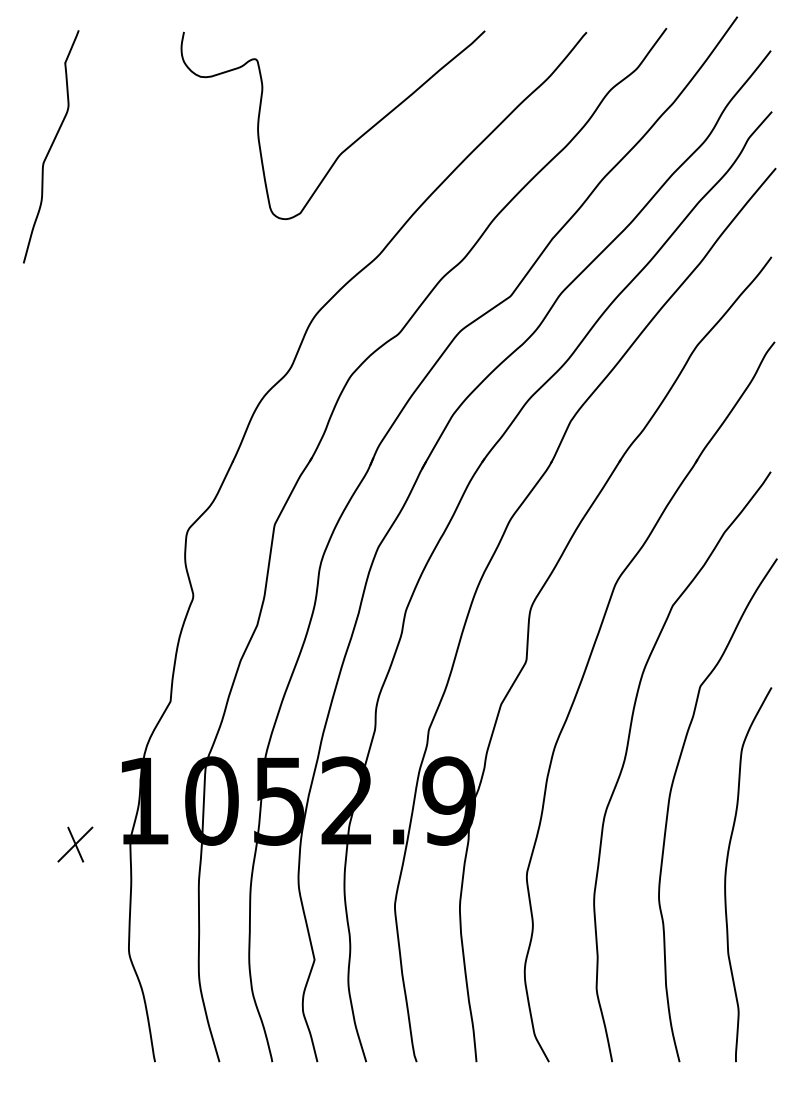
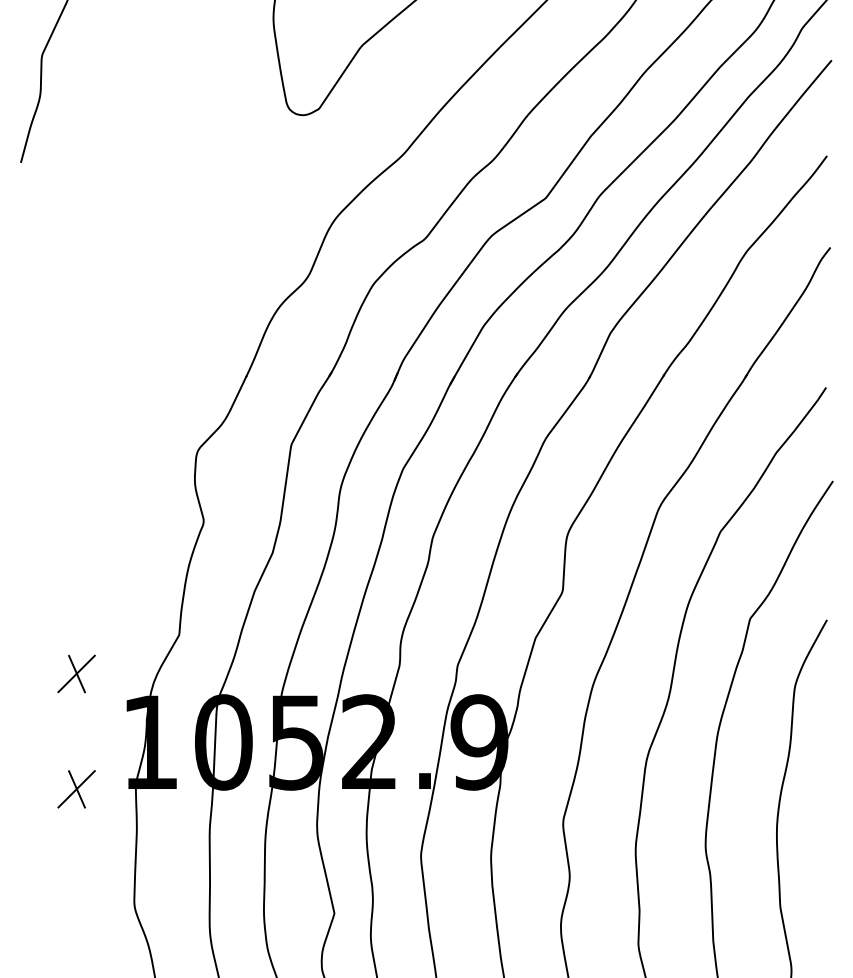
part: (75, 737) -> (76, 673), added

